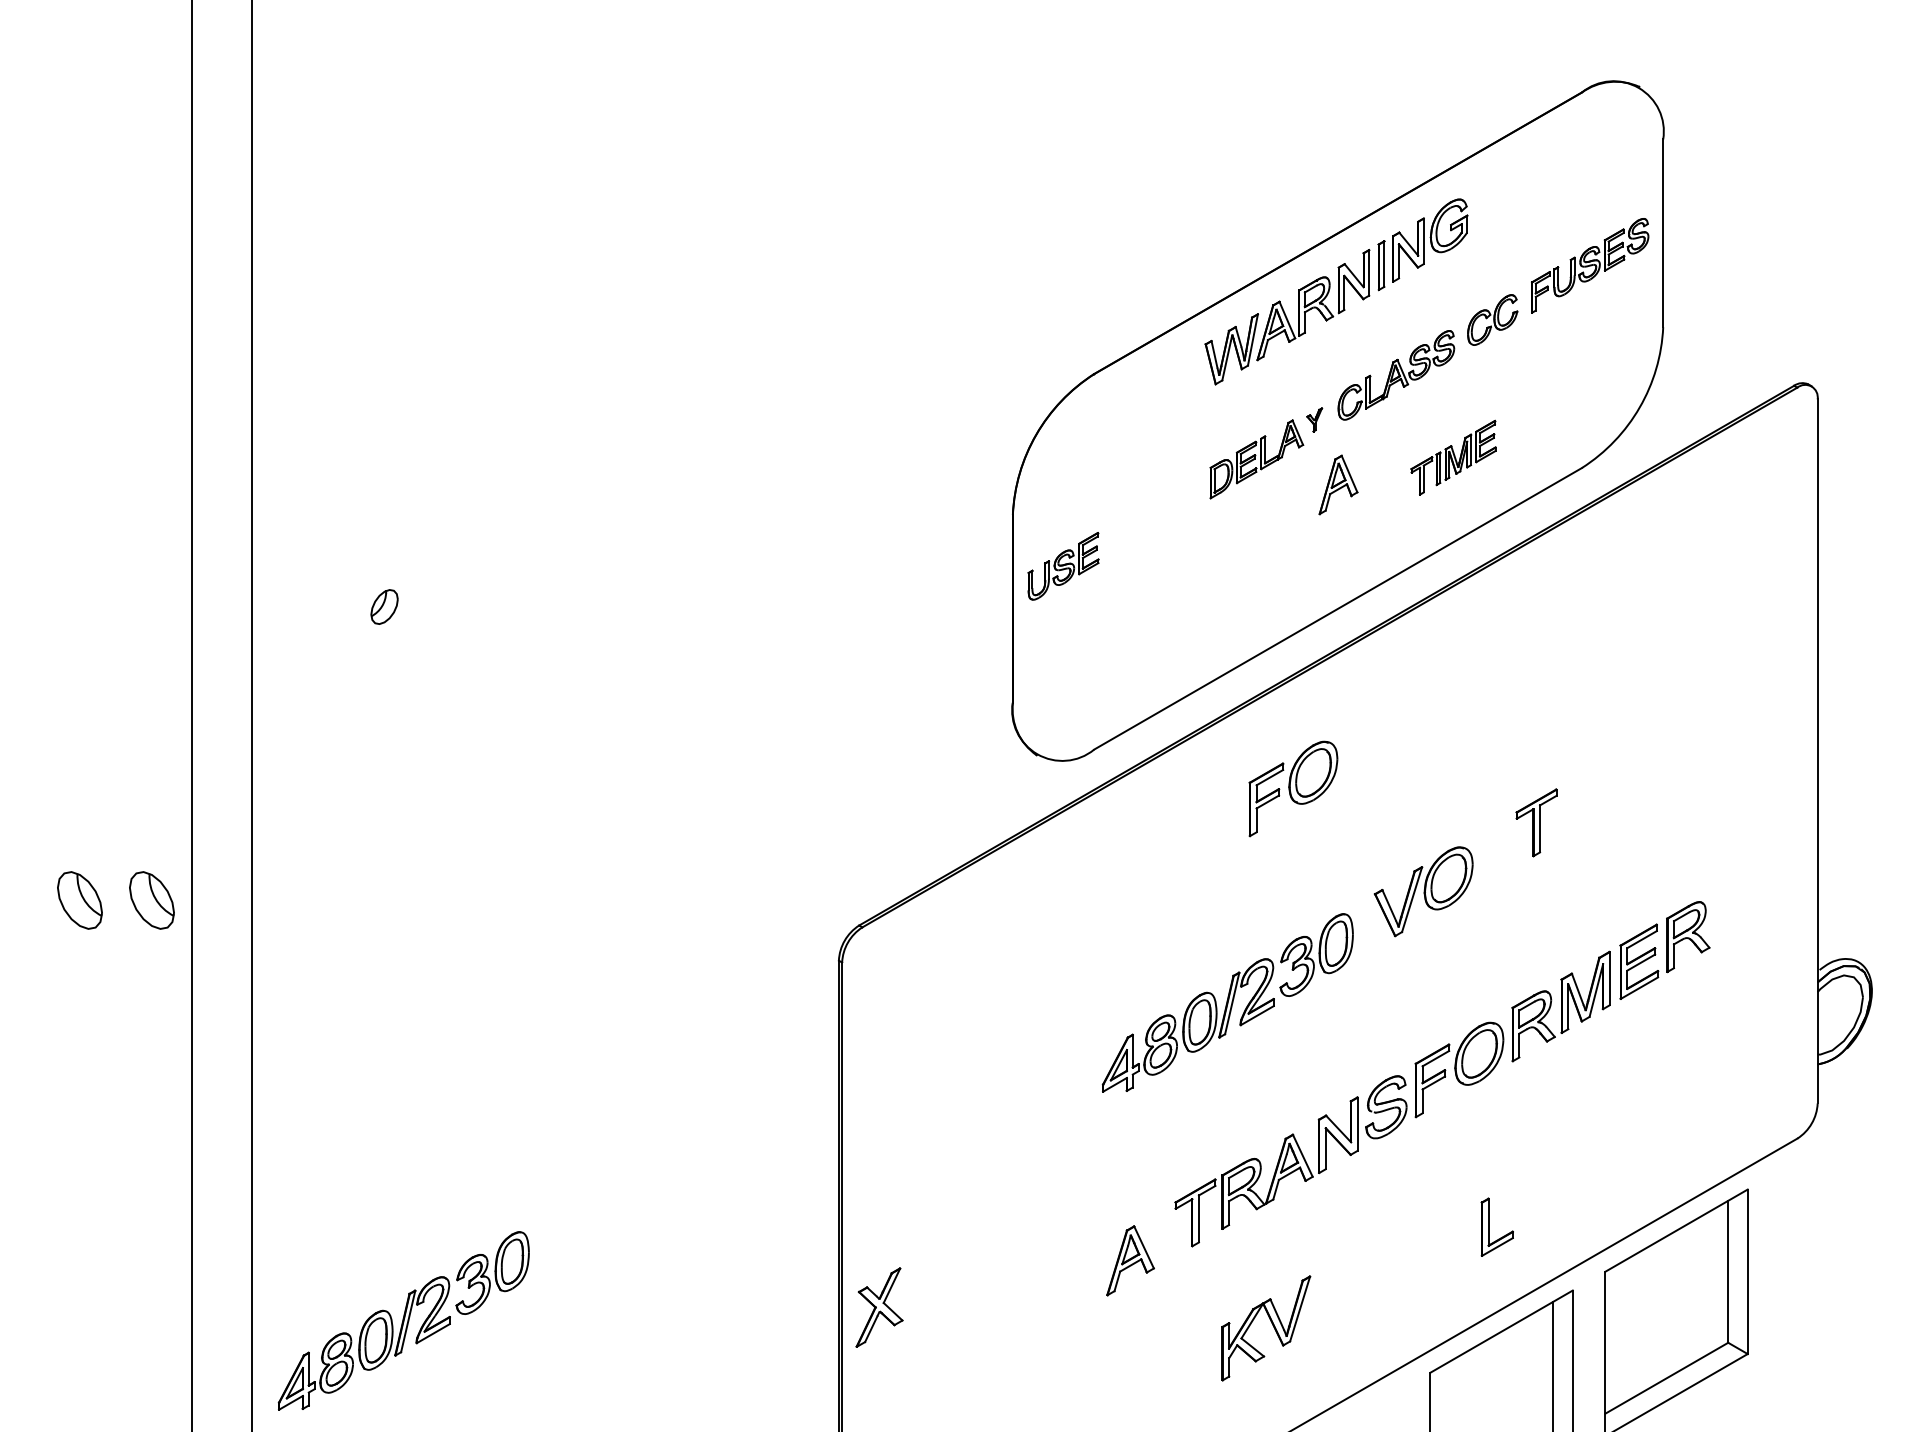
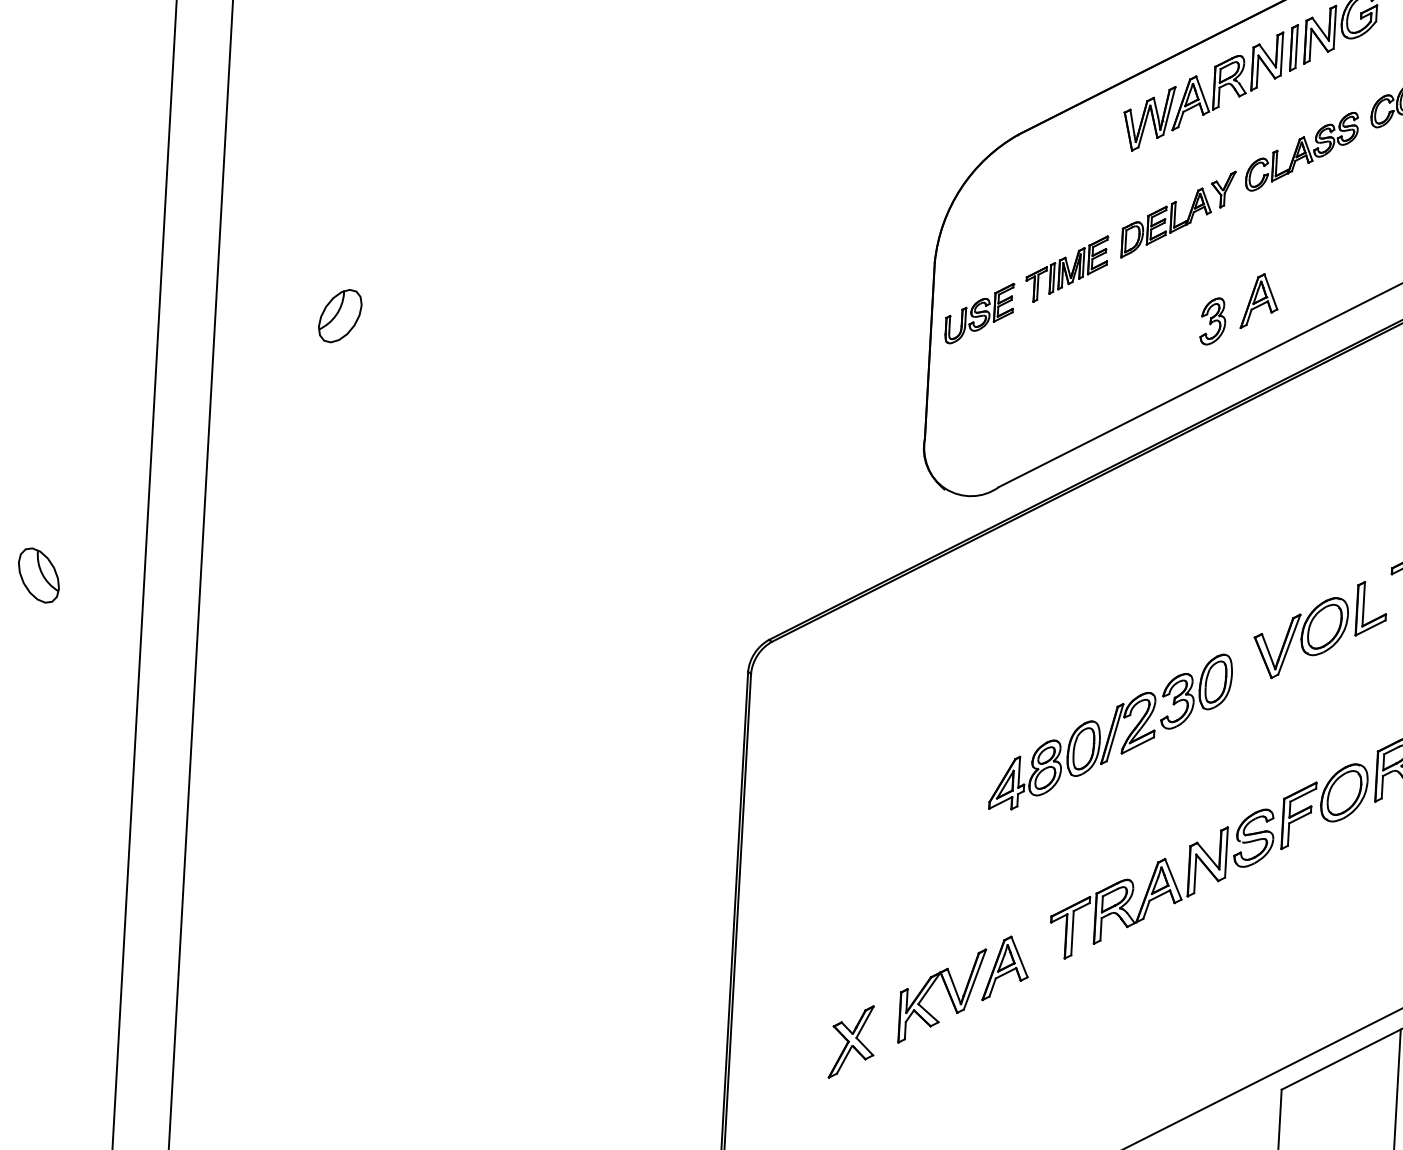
part: (1314, 419) -> (1222, 188), size x1.67
part: (1453, 457) -> (1066, 268), moved
part: (1338, 484) -> (1259, 301), moved
part: (1311, 560) -> (1212, 321), added
part: (384, 606) -> (340, 315), size x1.67
part: (1293, 788) -> (1183, 534), removed
part: (151, 900) -> (106, 579), removed
part: (1489, 1226) -> (1364, 608), moved
part: (879, 1307) -> (852, 1041), moved
part: (403, 1320) -> (320, 986), removed
part: (1272, 1325) -> (948, 993), moved

